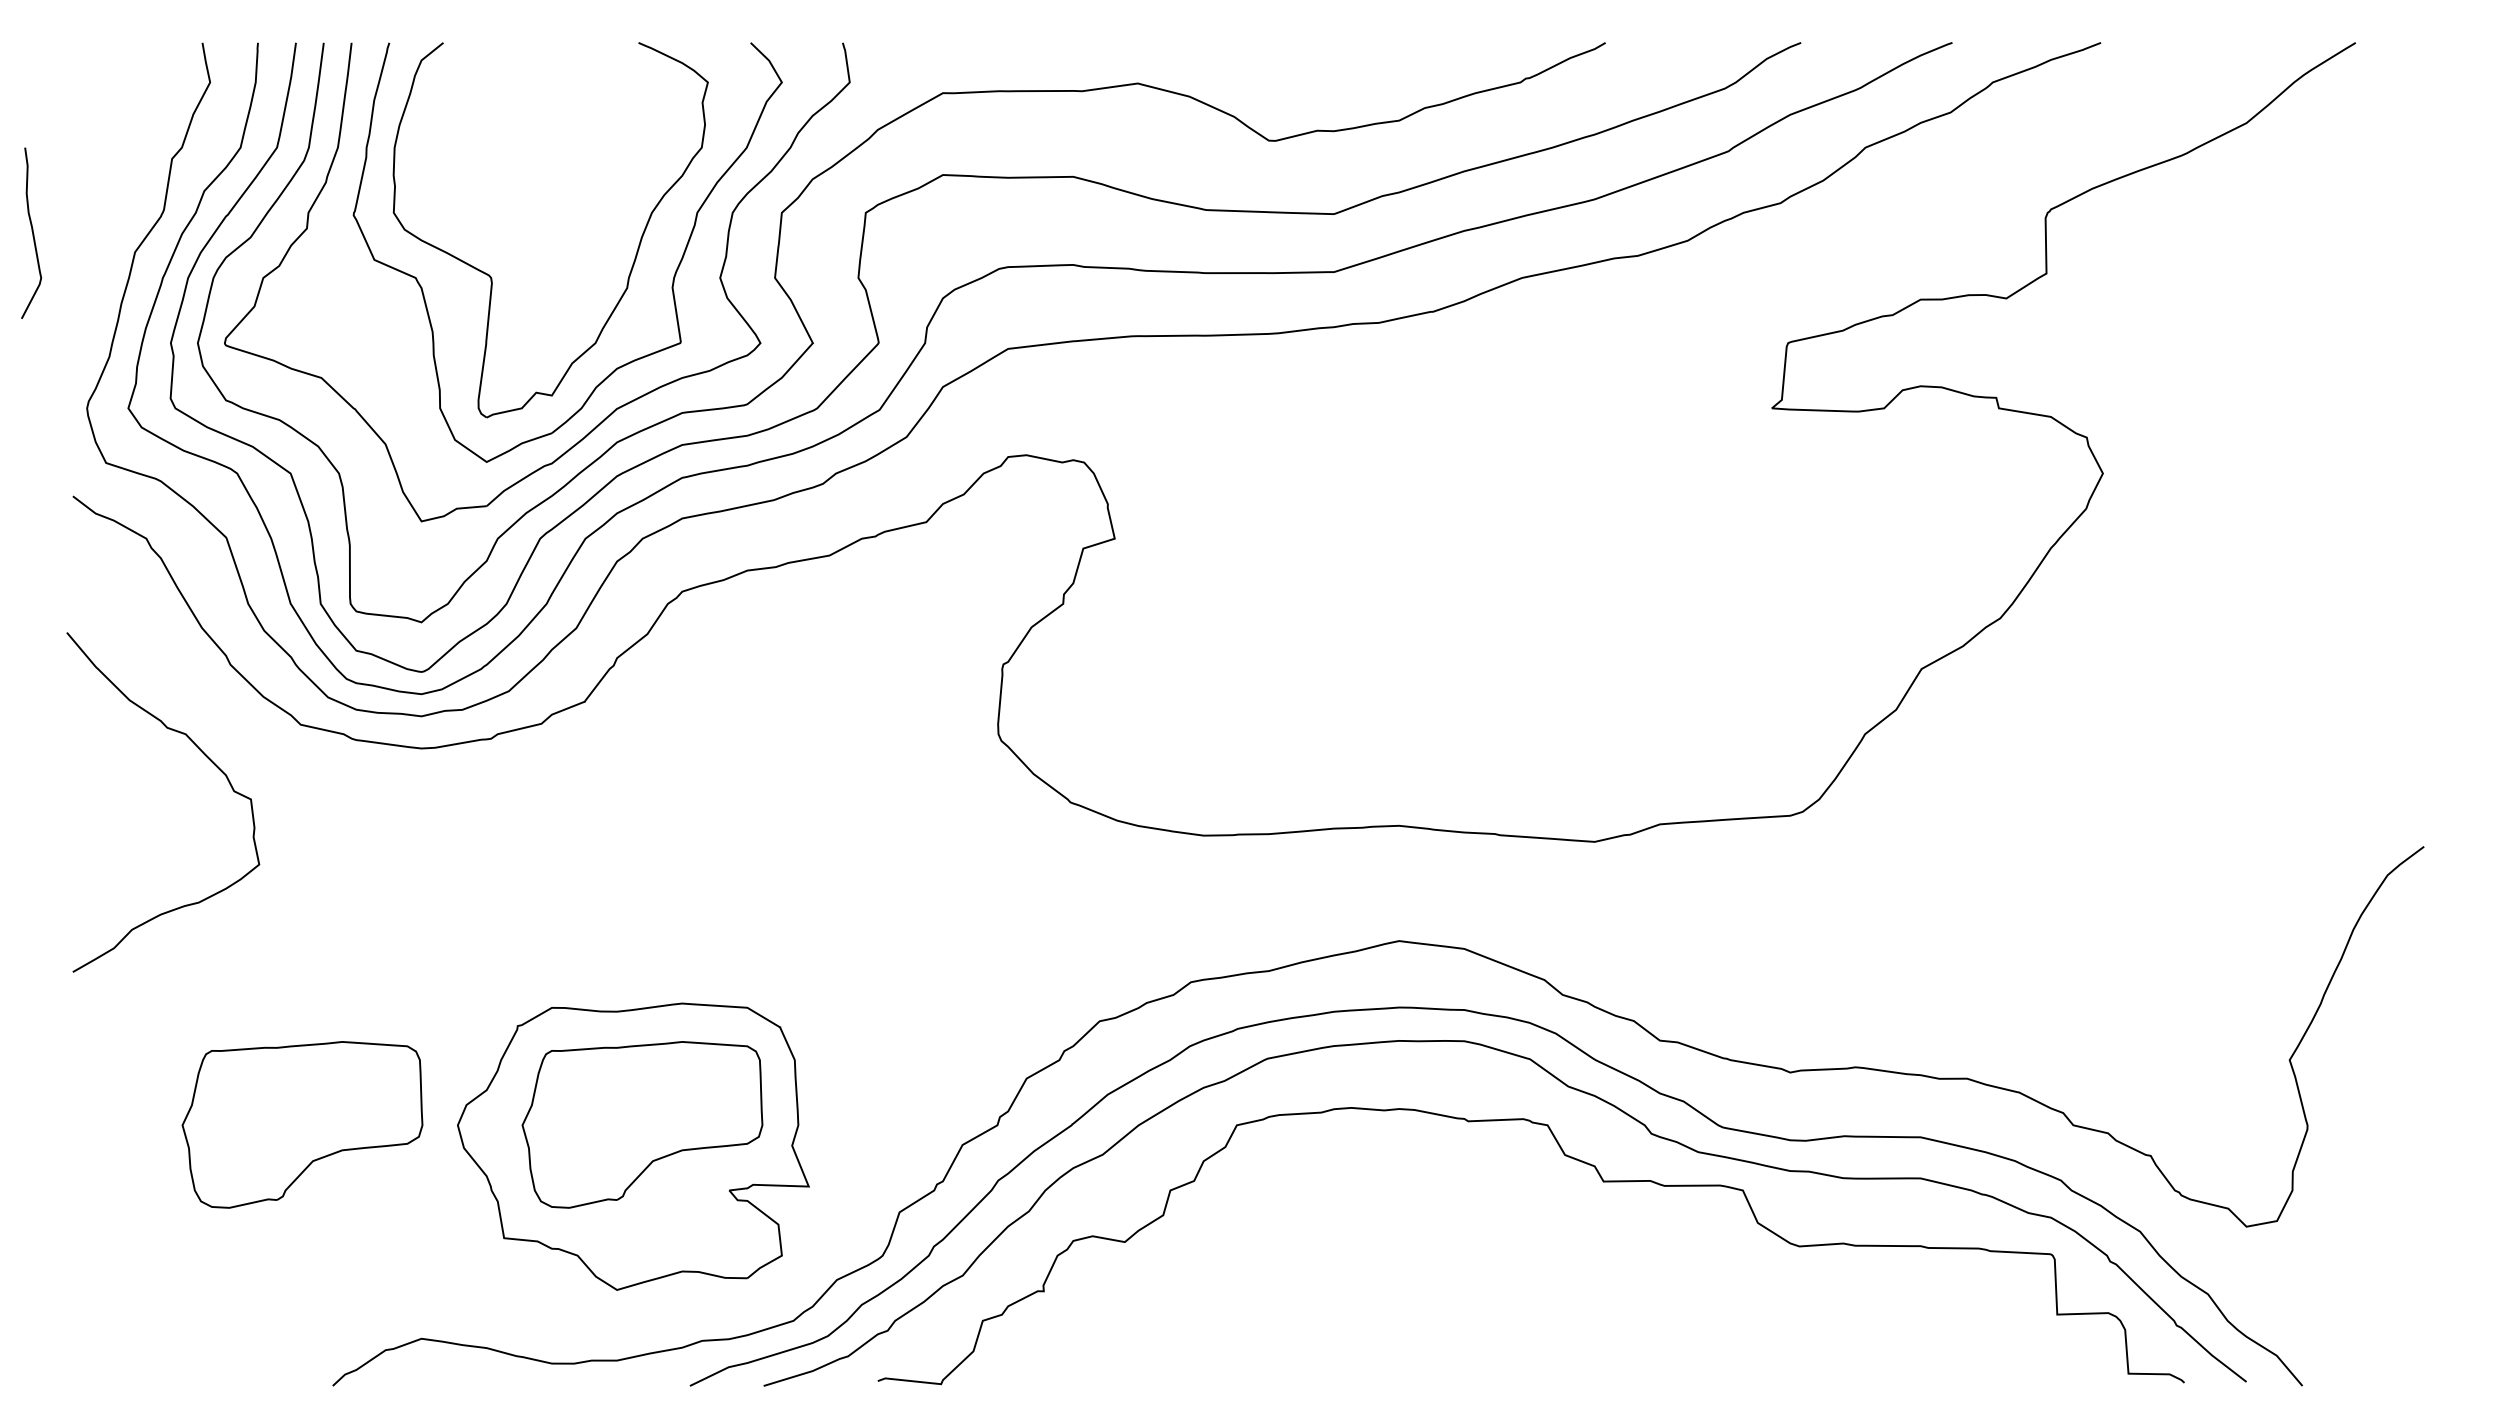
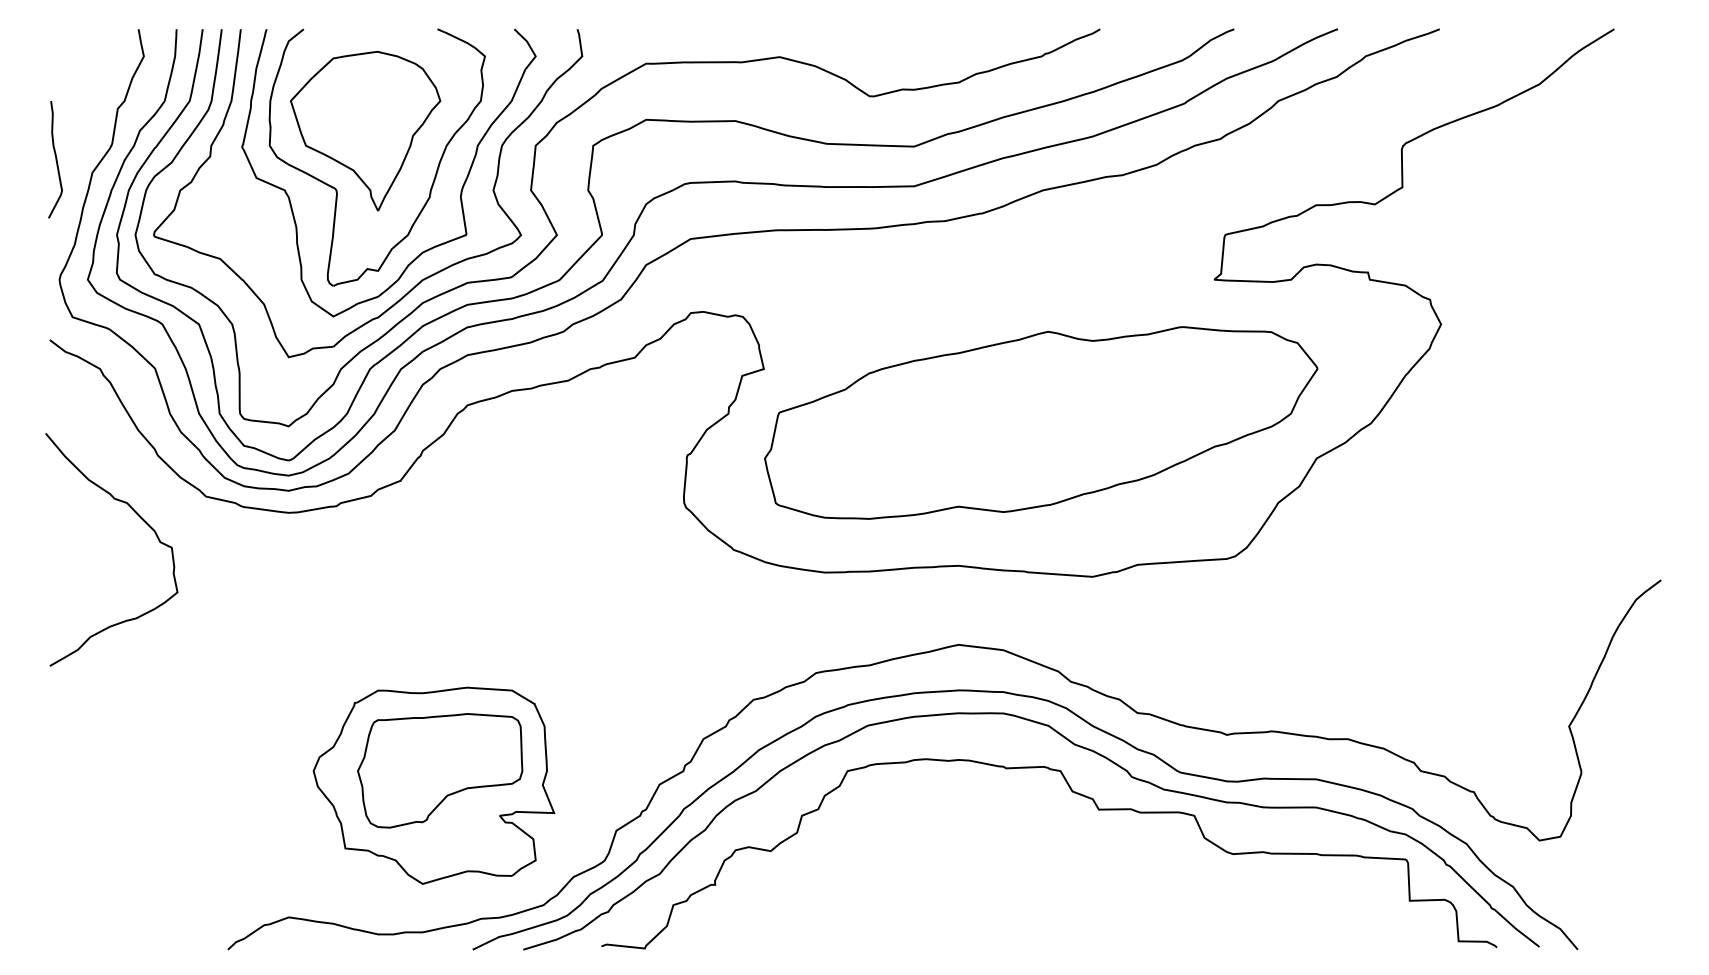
part: (533, 192) -> (365, 131), added
curve: (31, 232) -> (55, 159), moved
part: (1519, 616) -> (1041, 422), added
part: (302, 1124) -> (207, 770), removed

